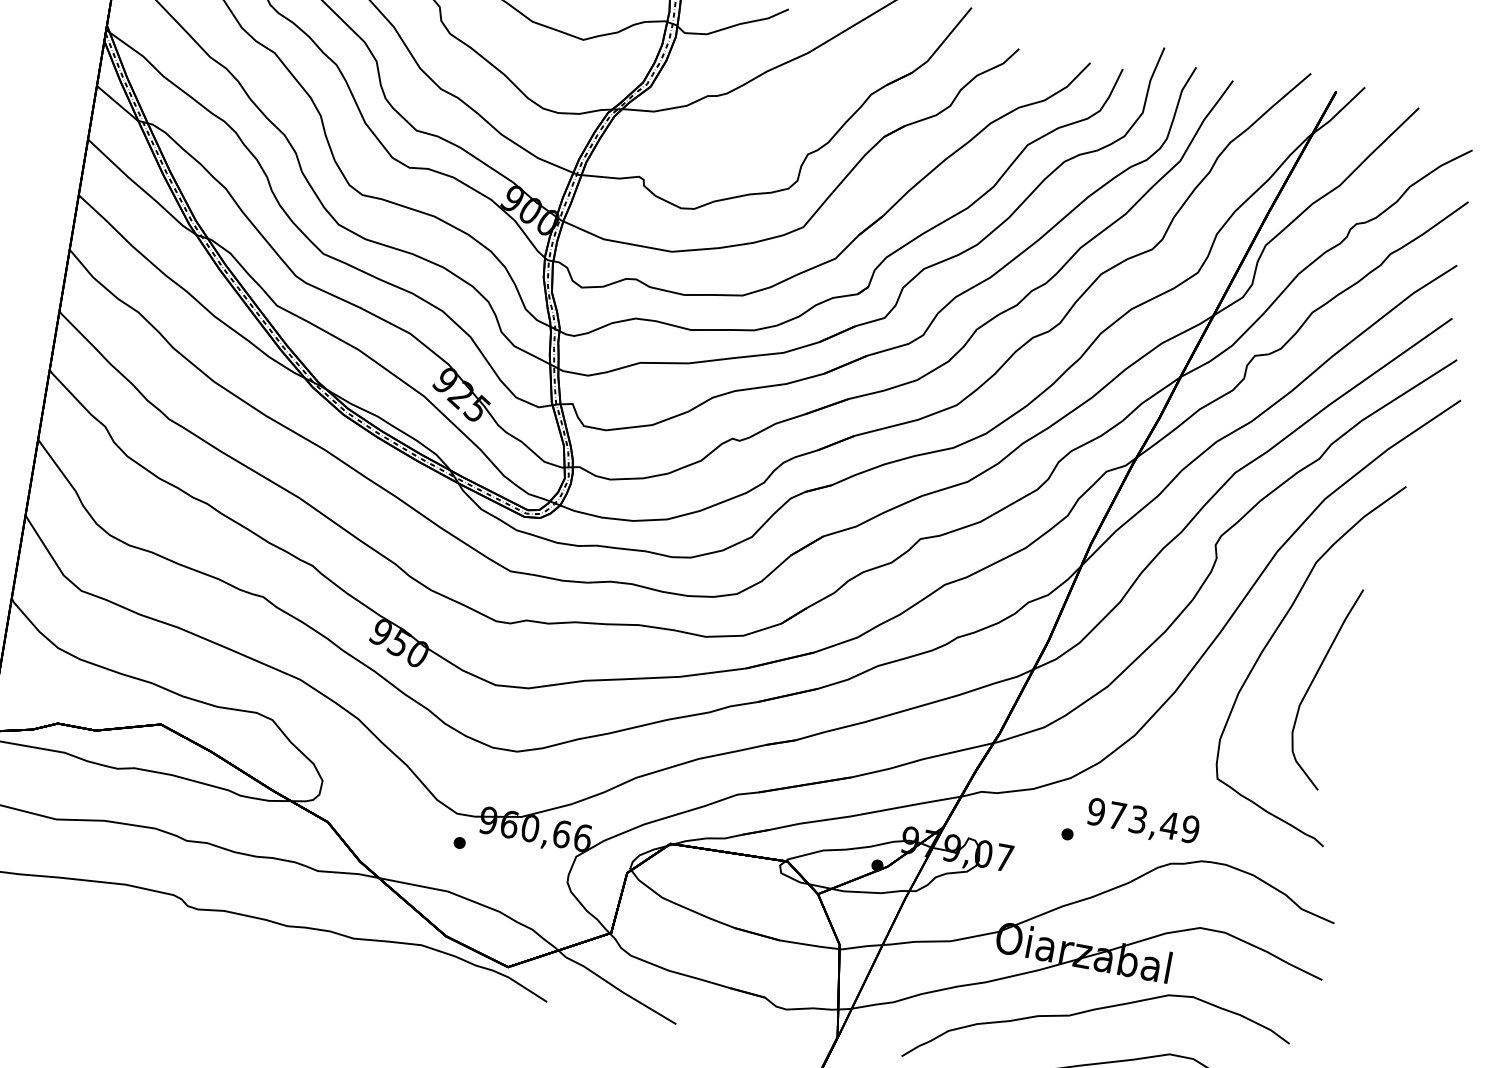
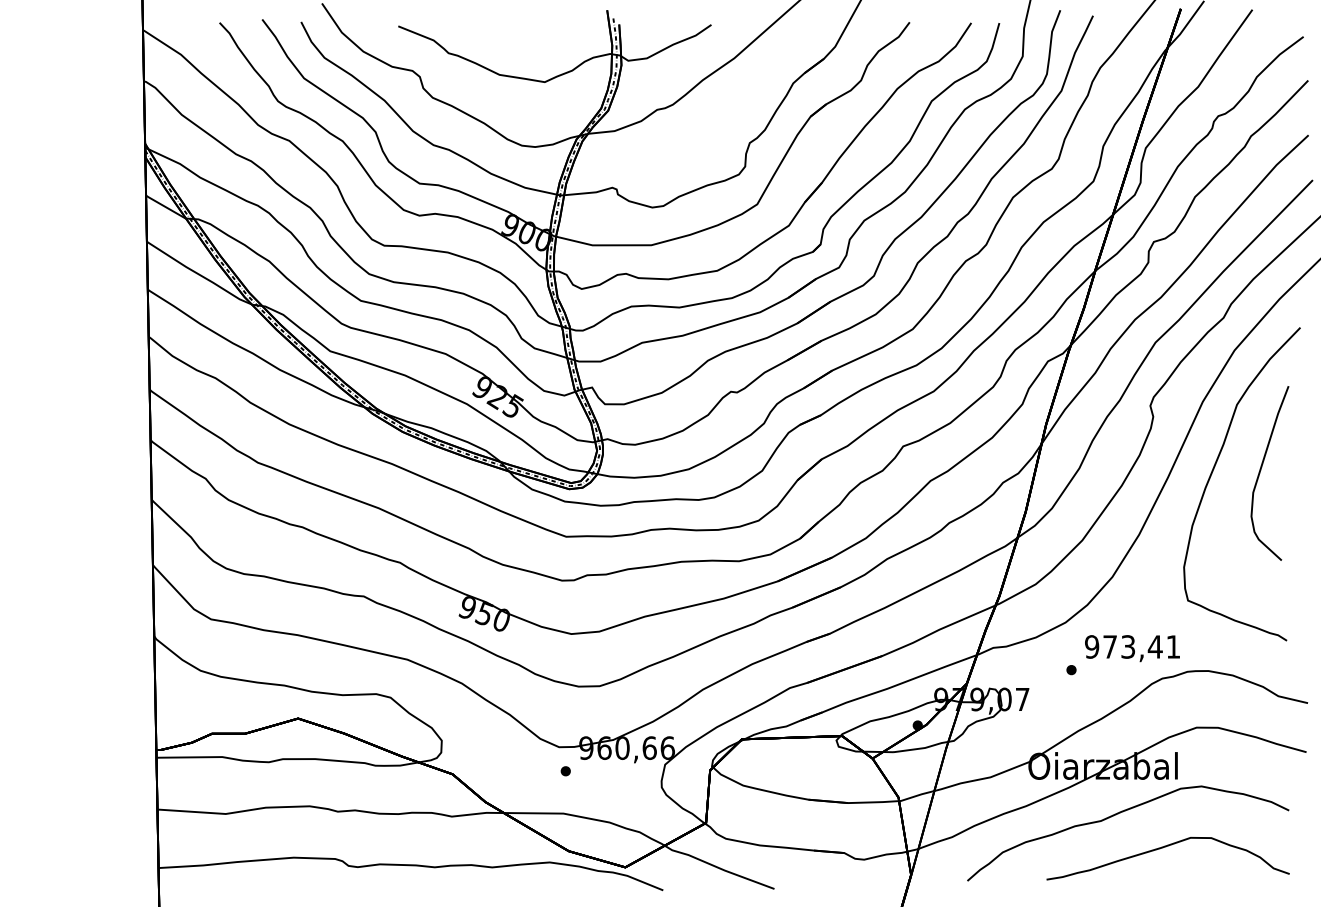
curve: (1313, 681) -> (1261, 470), moved
text: (1190, 828) -> (1173, 646), 973,49 -> 973,41

